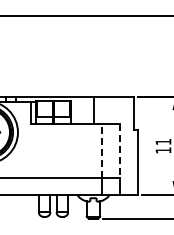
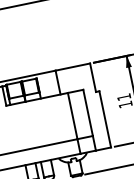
line: (102, 151) -> (72, 116), dashed -> solid
line: (120, 151) -> (88, 113), dashed -> solid

